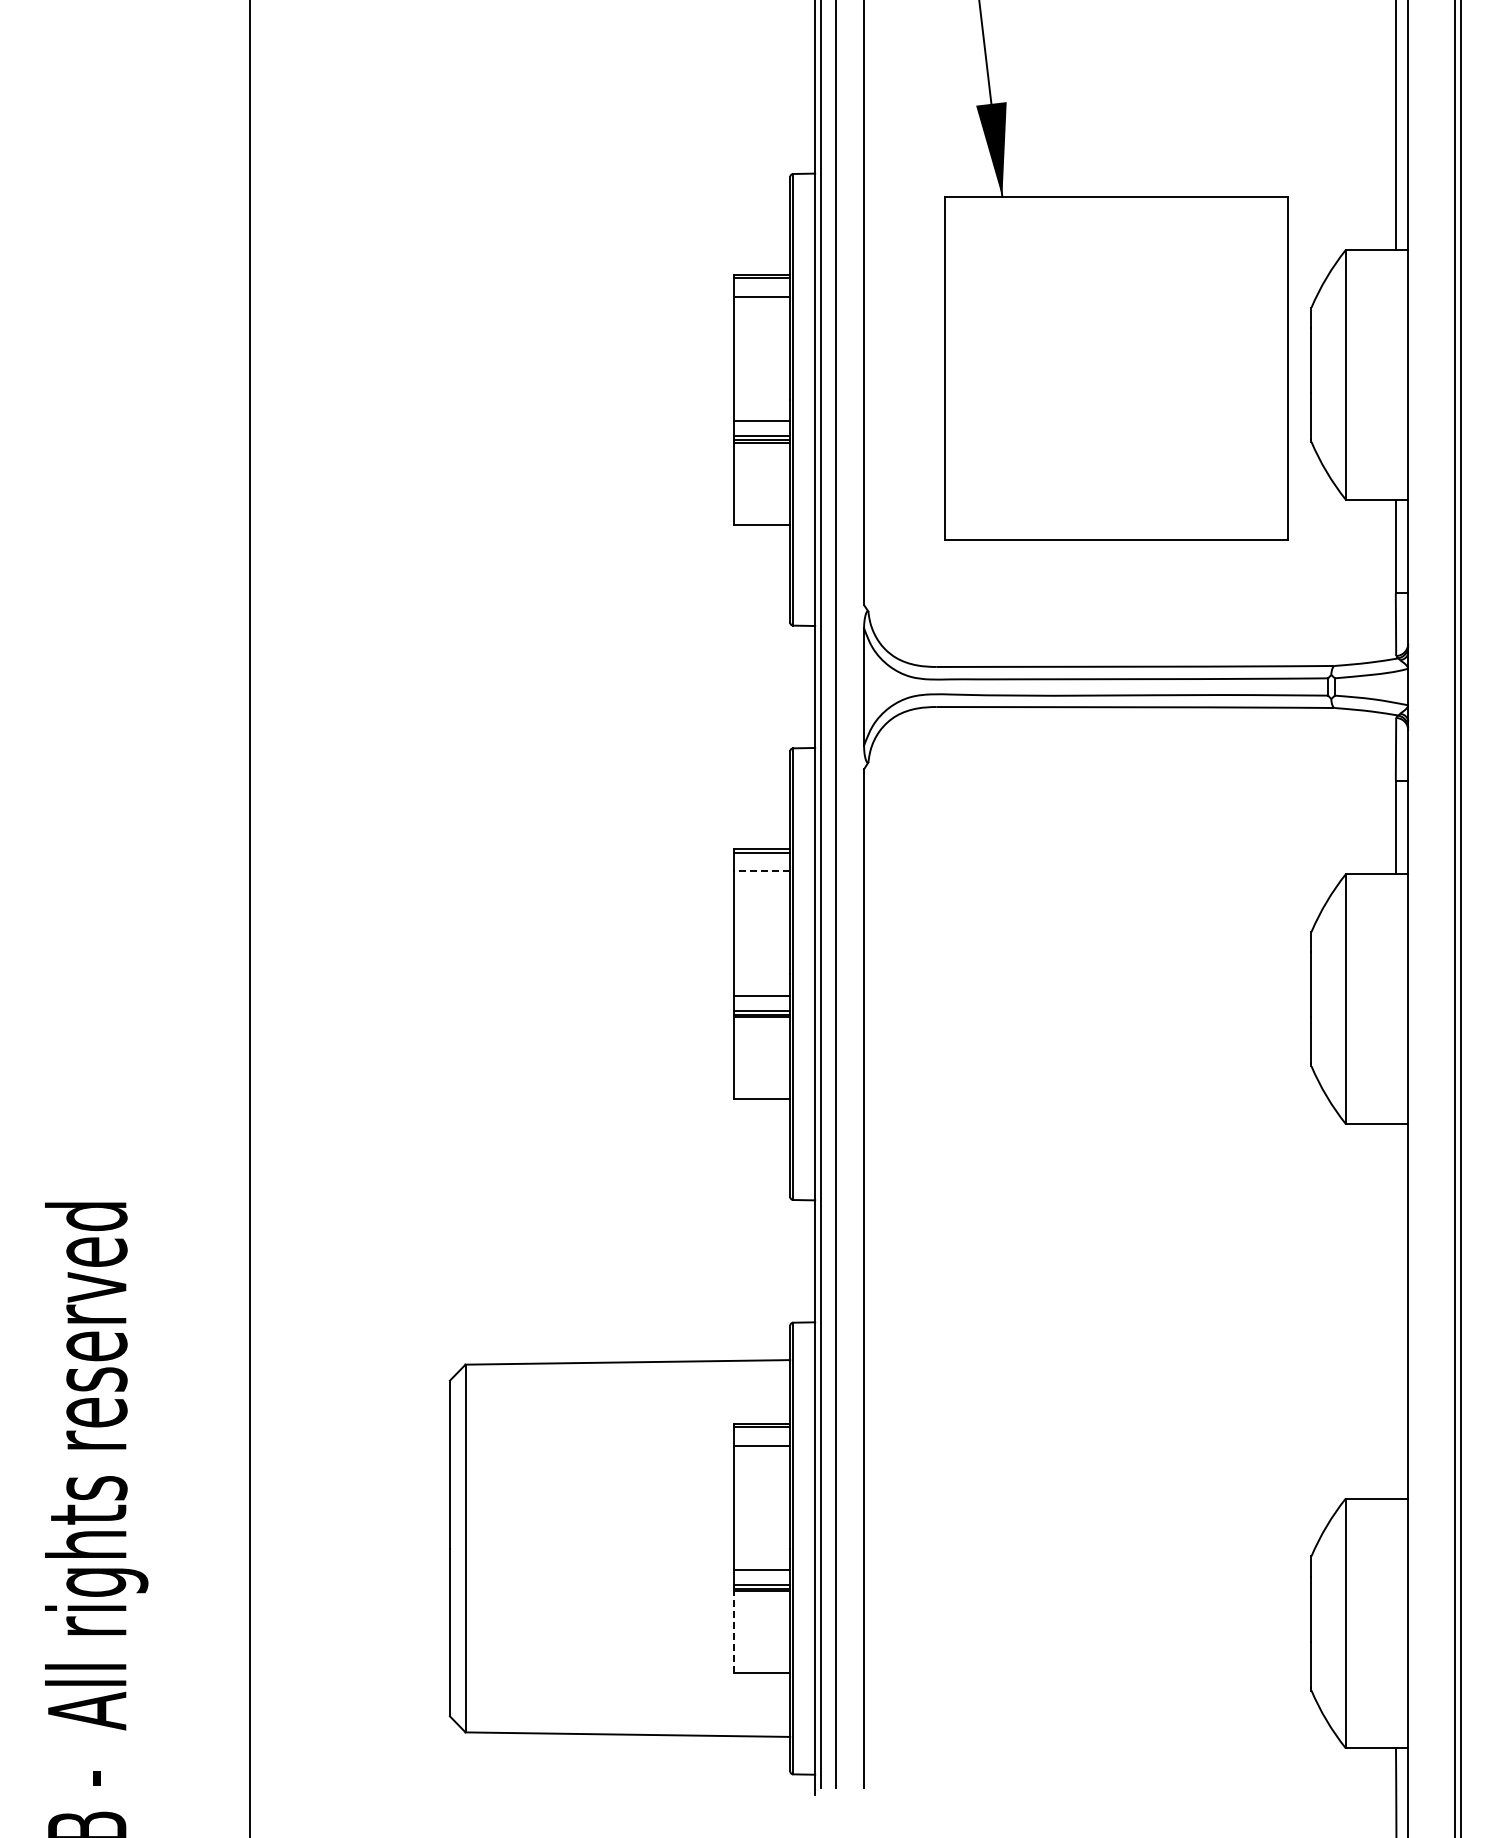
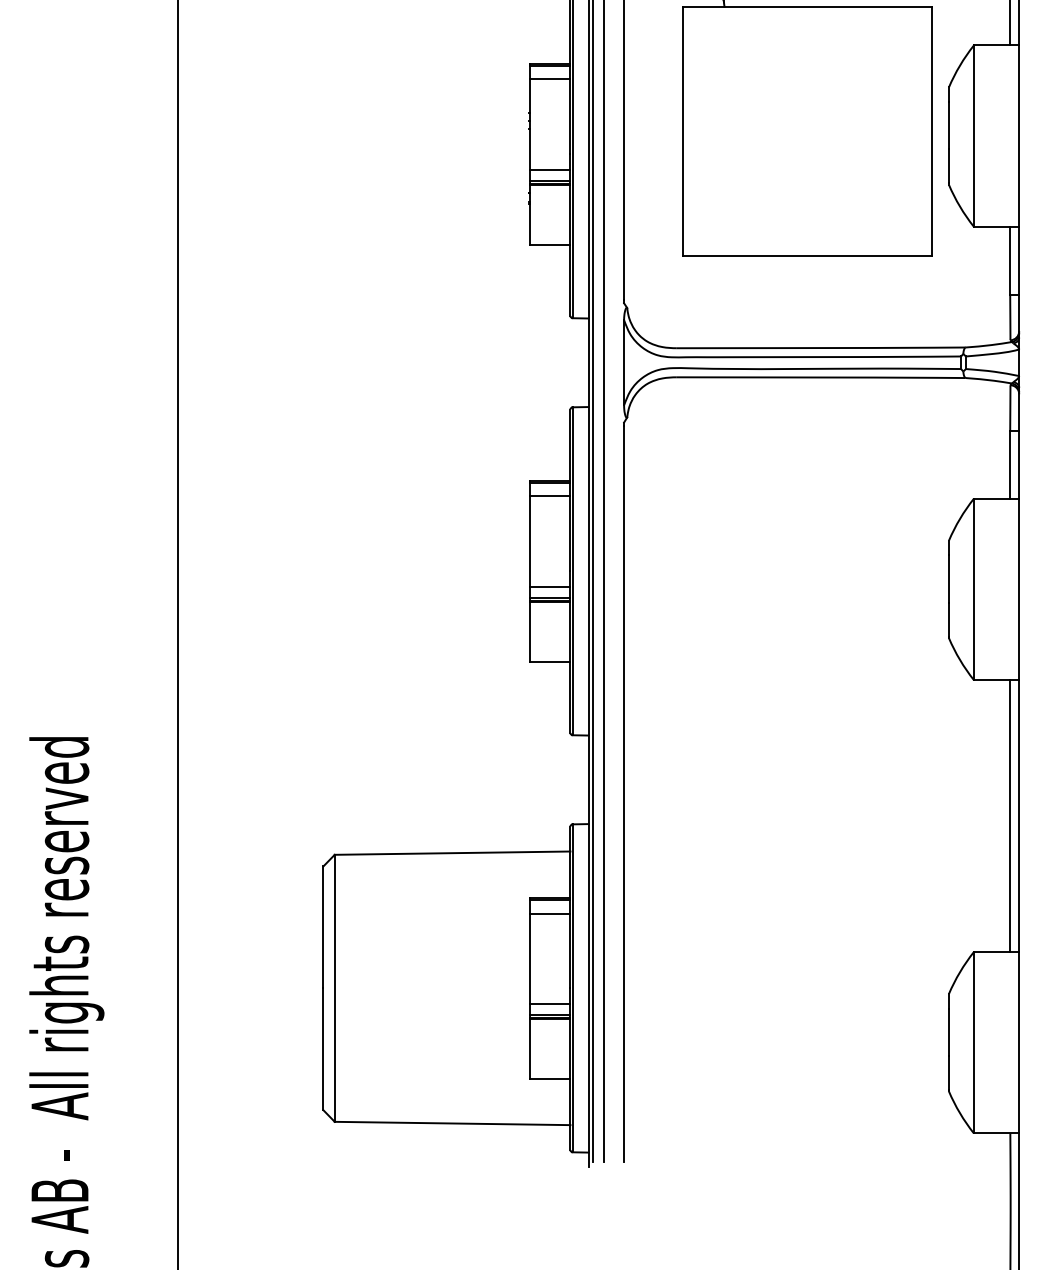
line: (761, 871) -> (549, 496), dashed -> solid
line: (1395, 1310) -> (1009, 815), added
line: (734, 1631) -> (530, 1048), dashed -> solid

